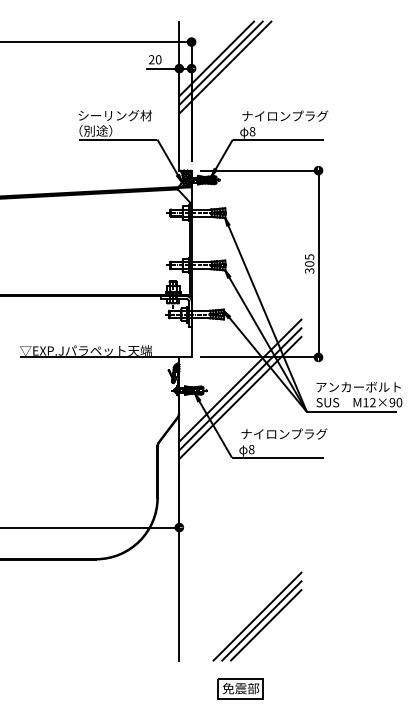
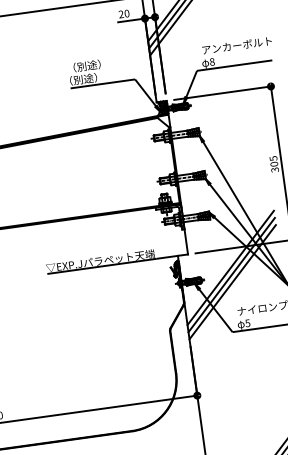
text: (114, 115) -> (97, 64), シーリング材 -> （別途）
text: (285, 115) -> (237, 44), ナイロンプラグ -> アンカーボルト
text: (251, 449) -> (247, 323), 8 -> 5

